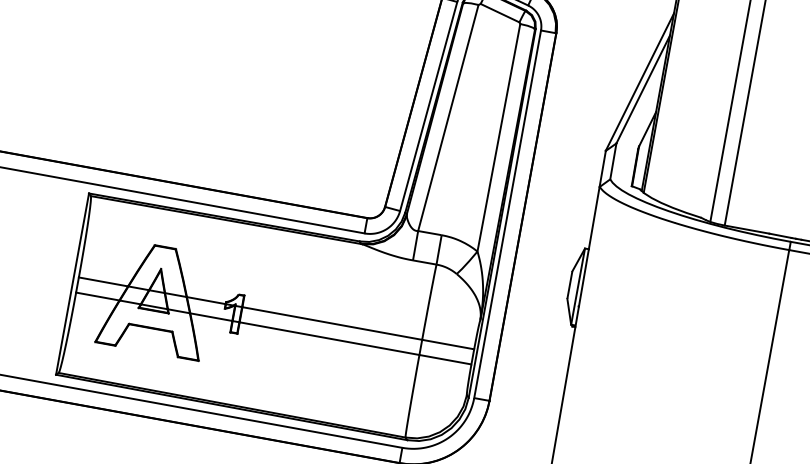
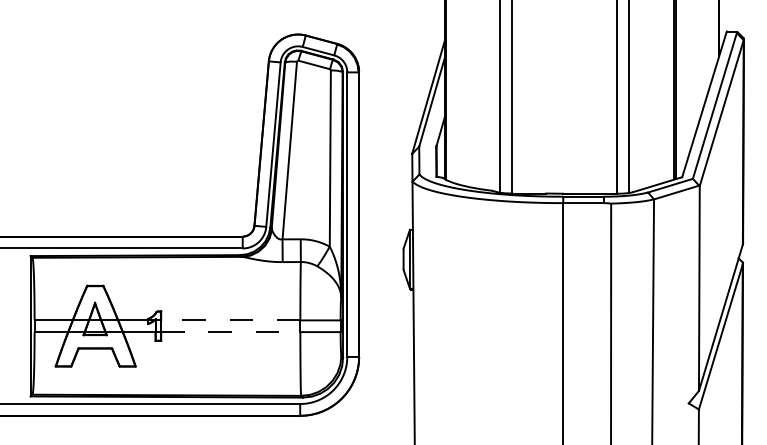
line: (331, 323) -> (230, 320), solid -> dashed
line: (329, 339) -> (230, 332), solid -> dashed

